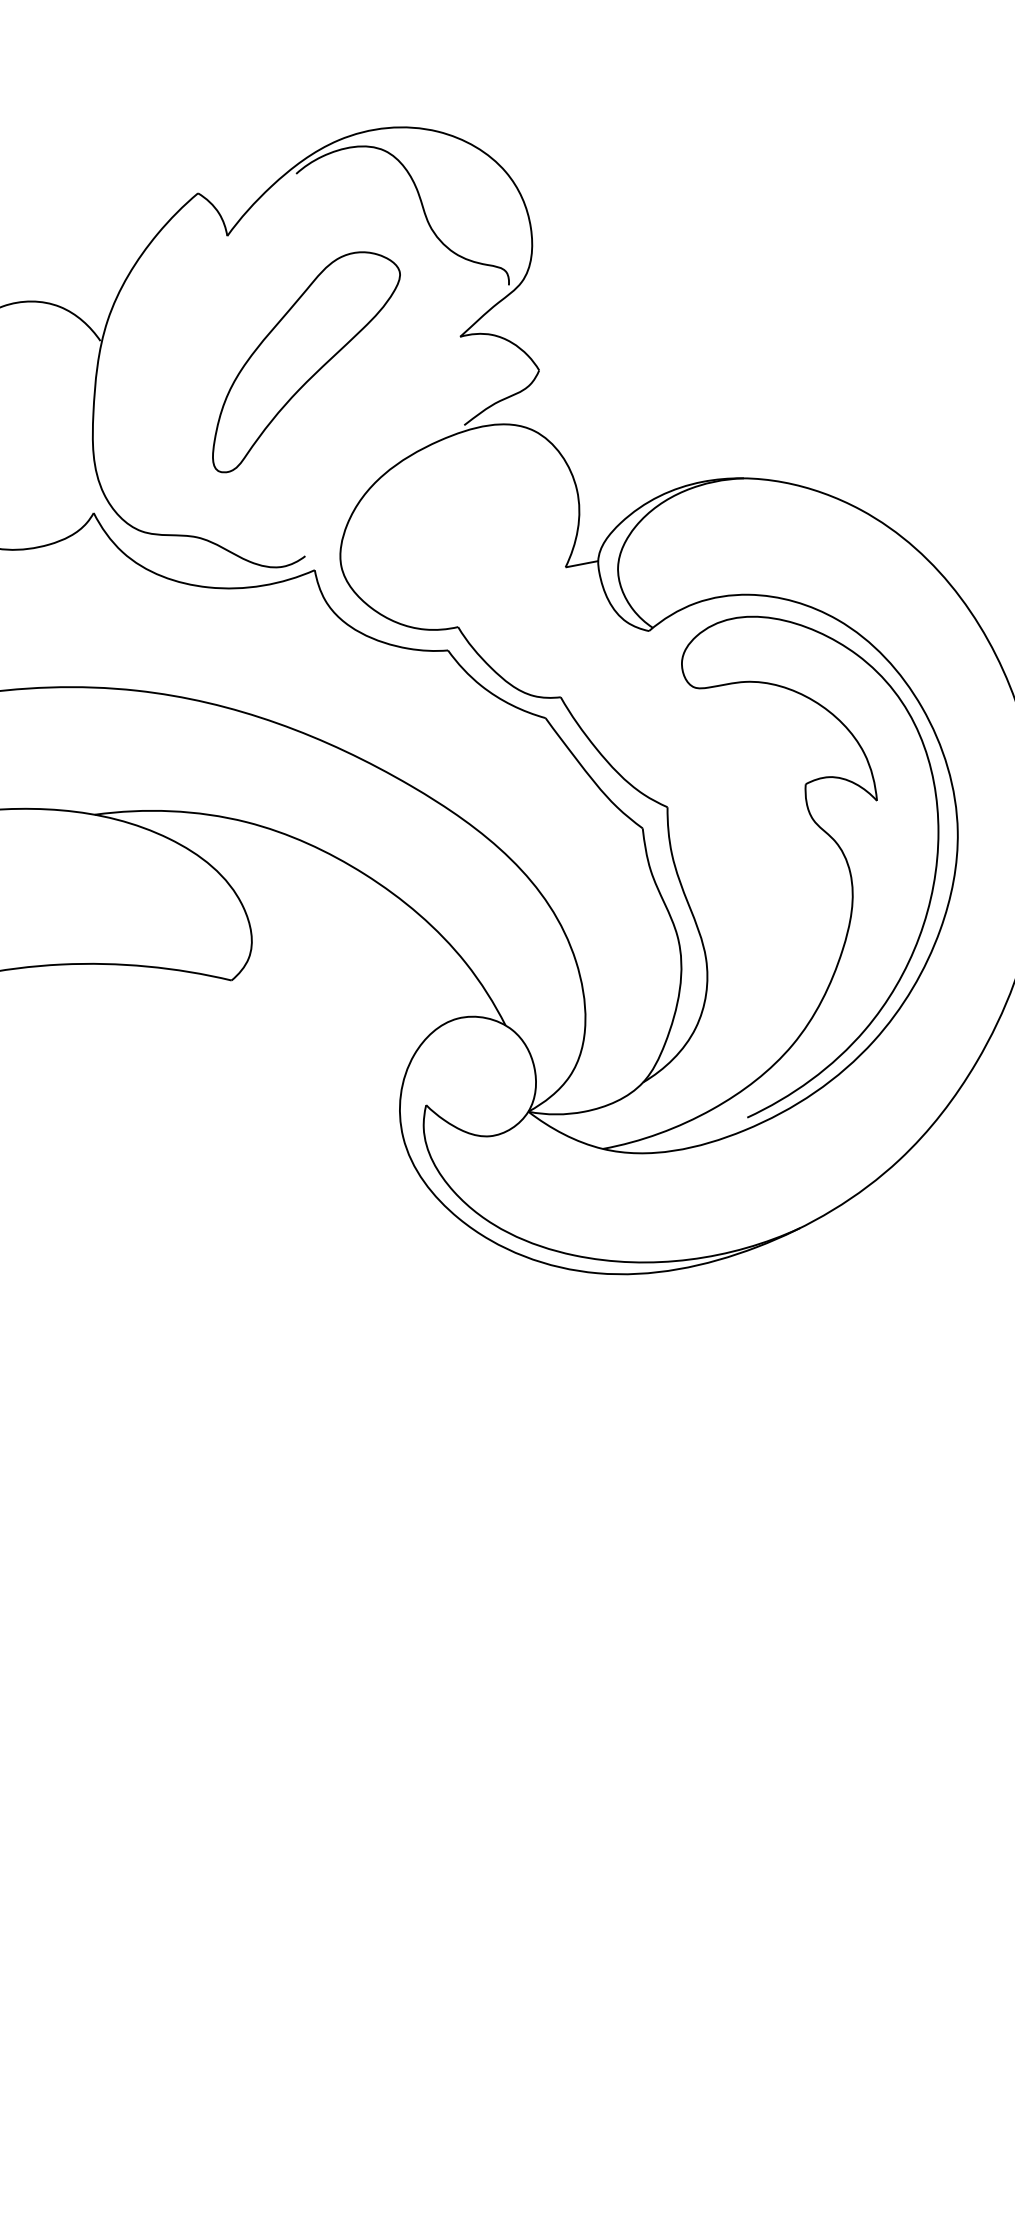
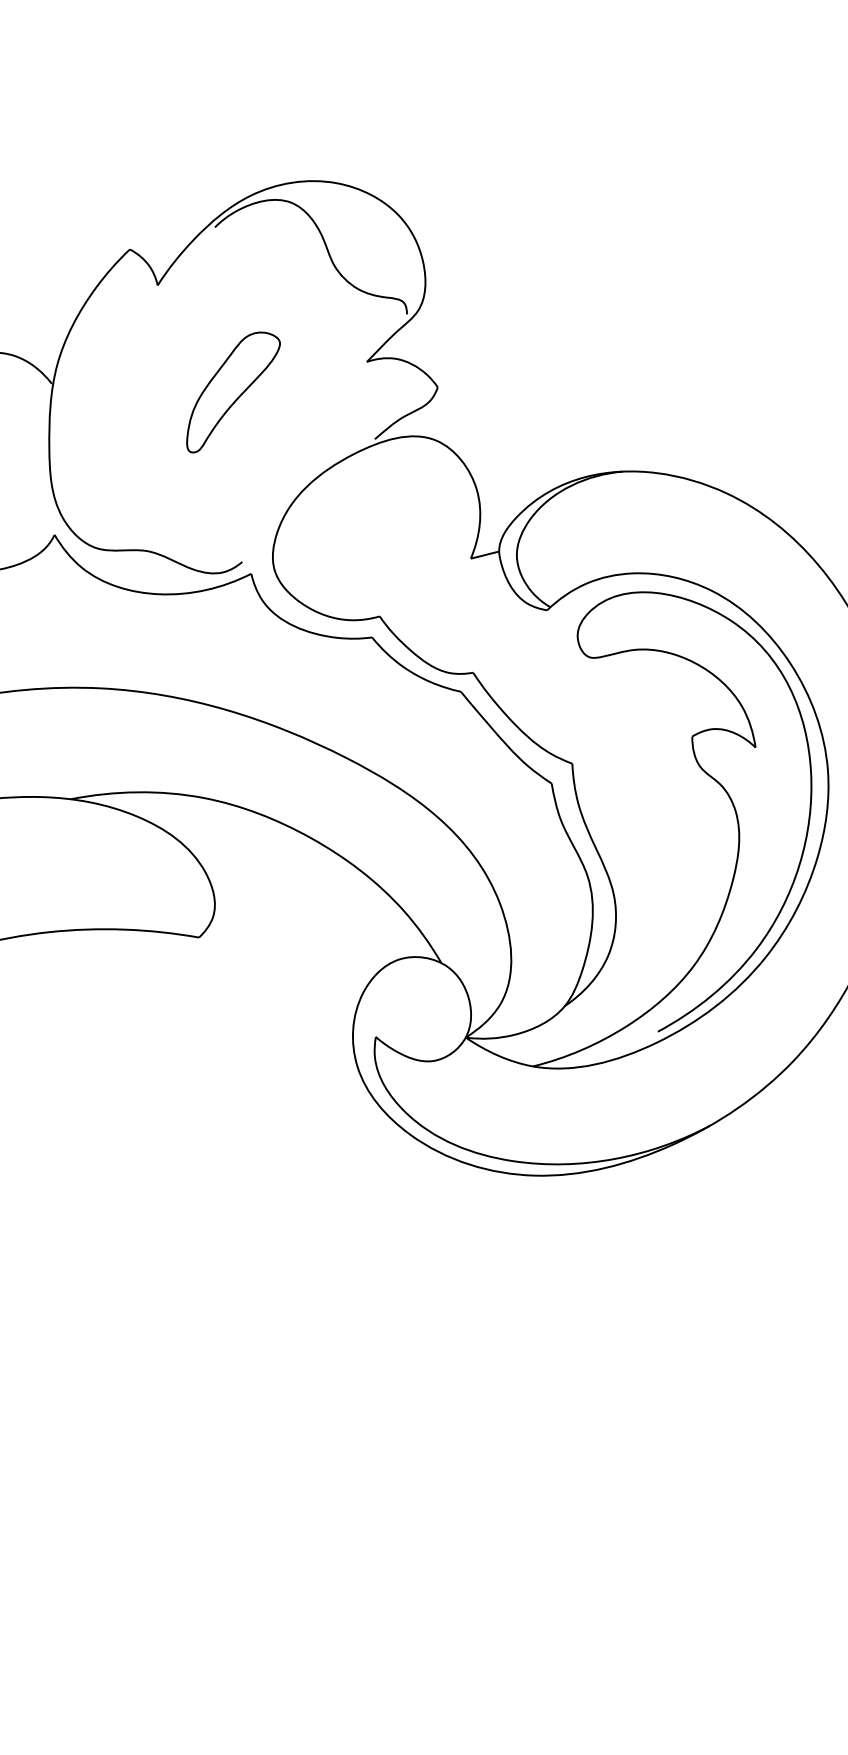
part: (306, 362) -> (233, 392), size x0.6

